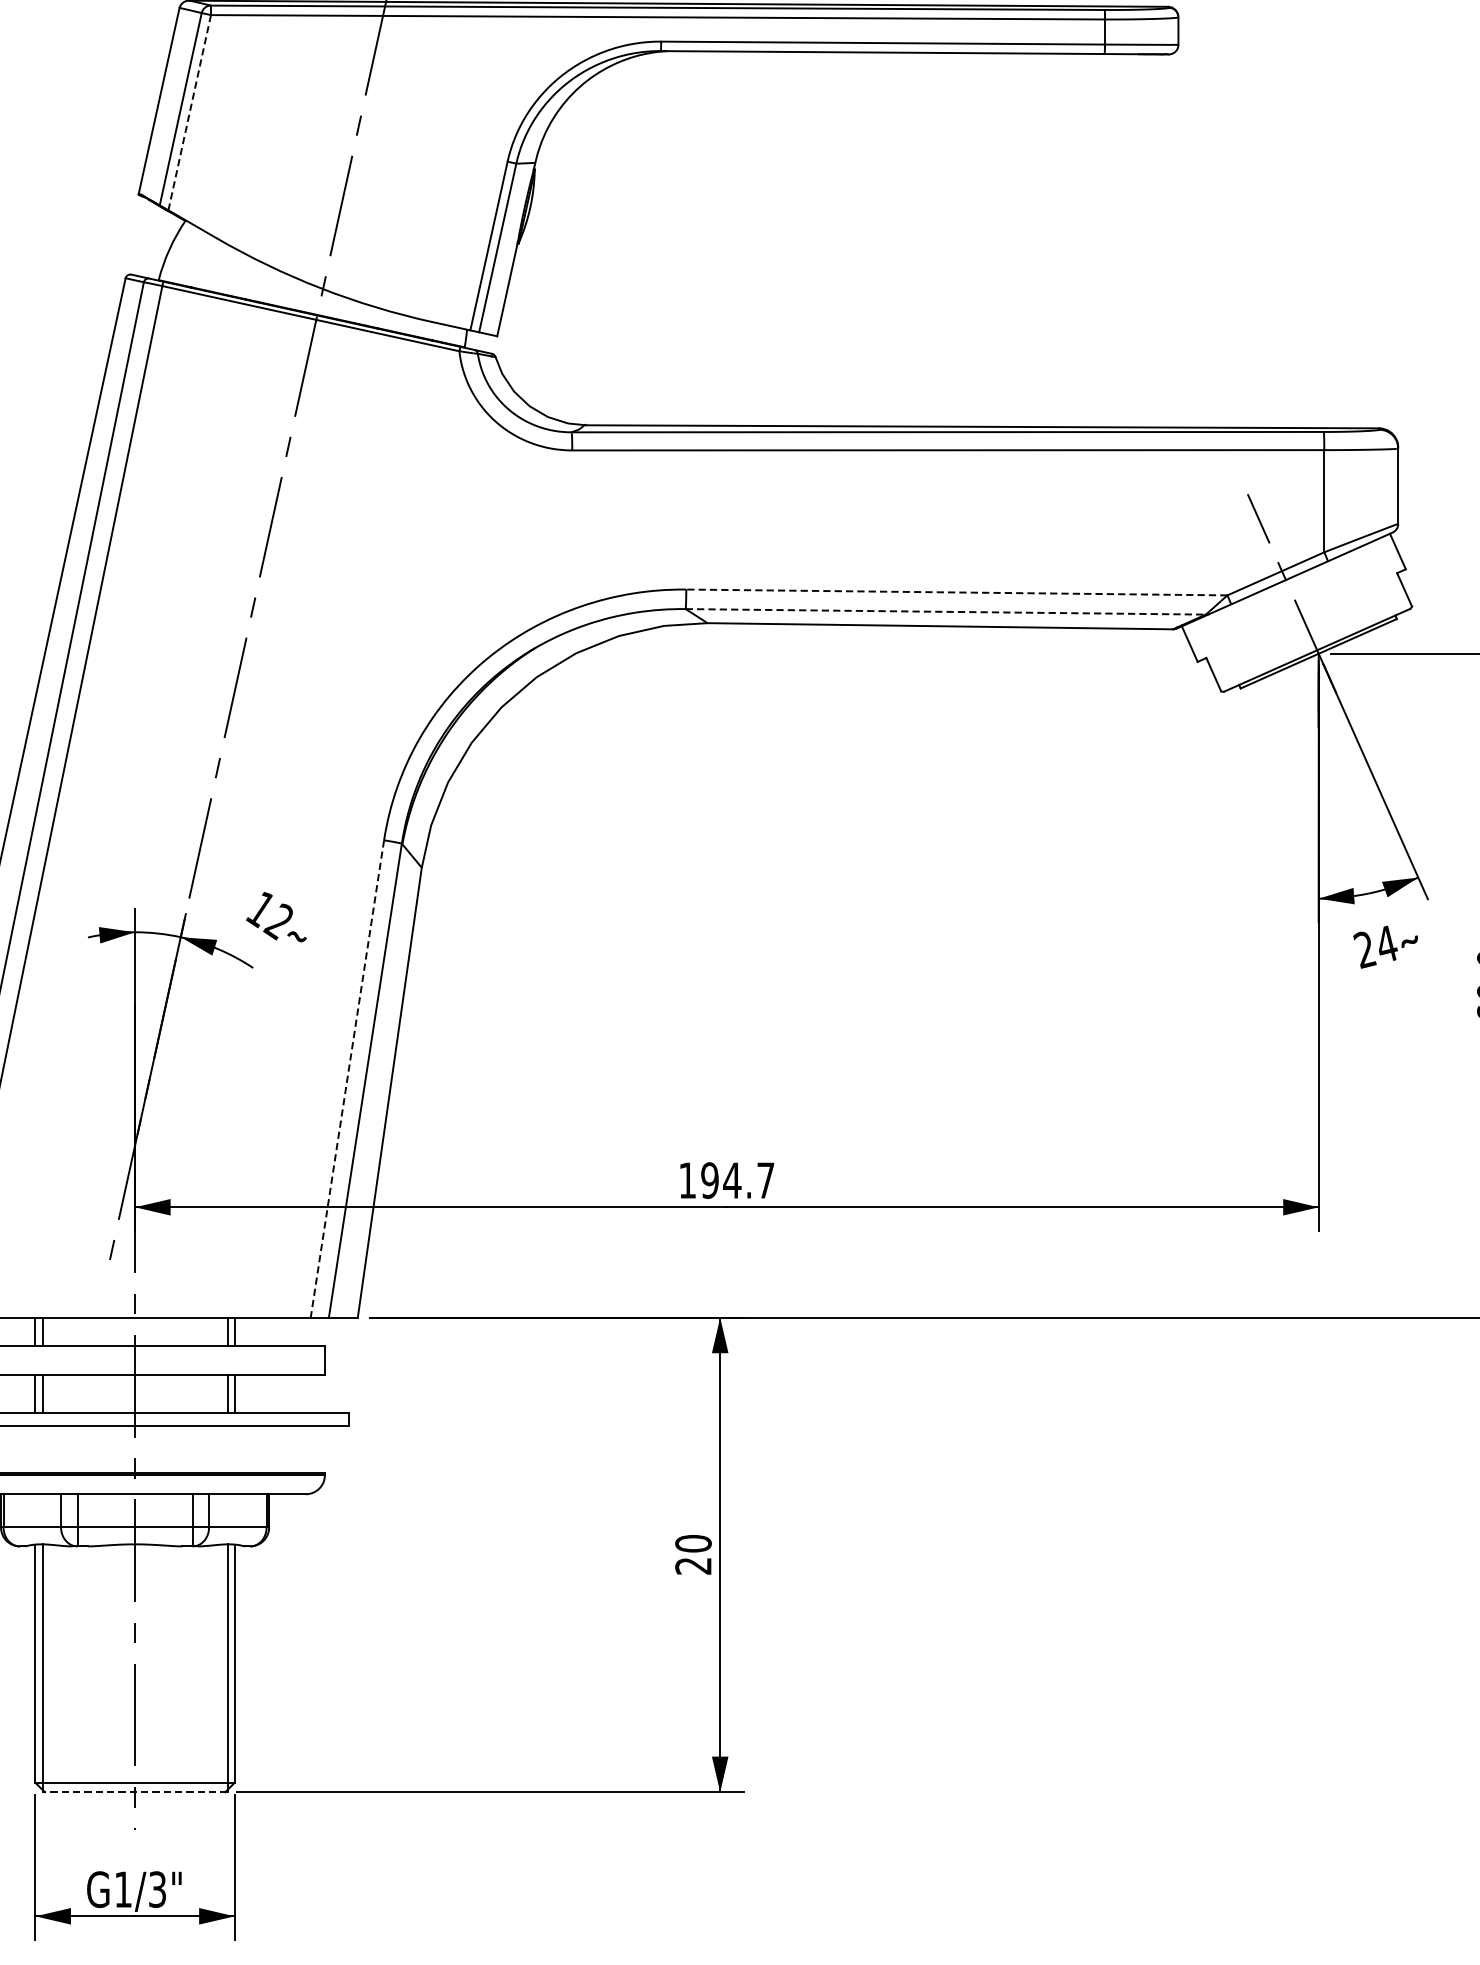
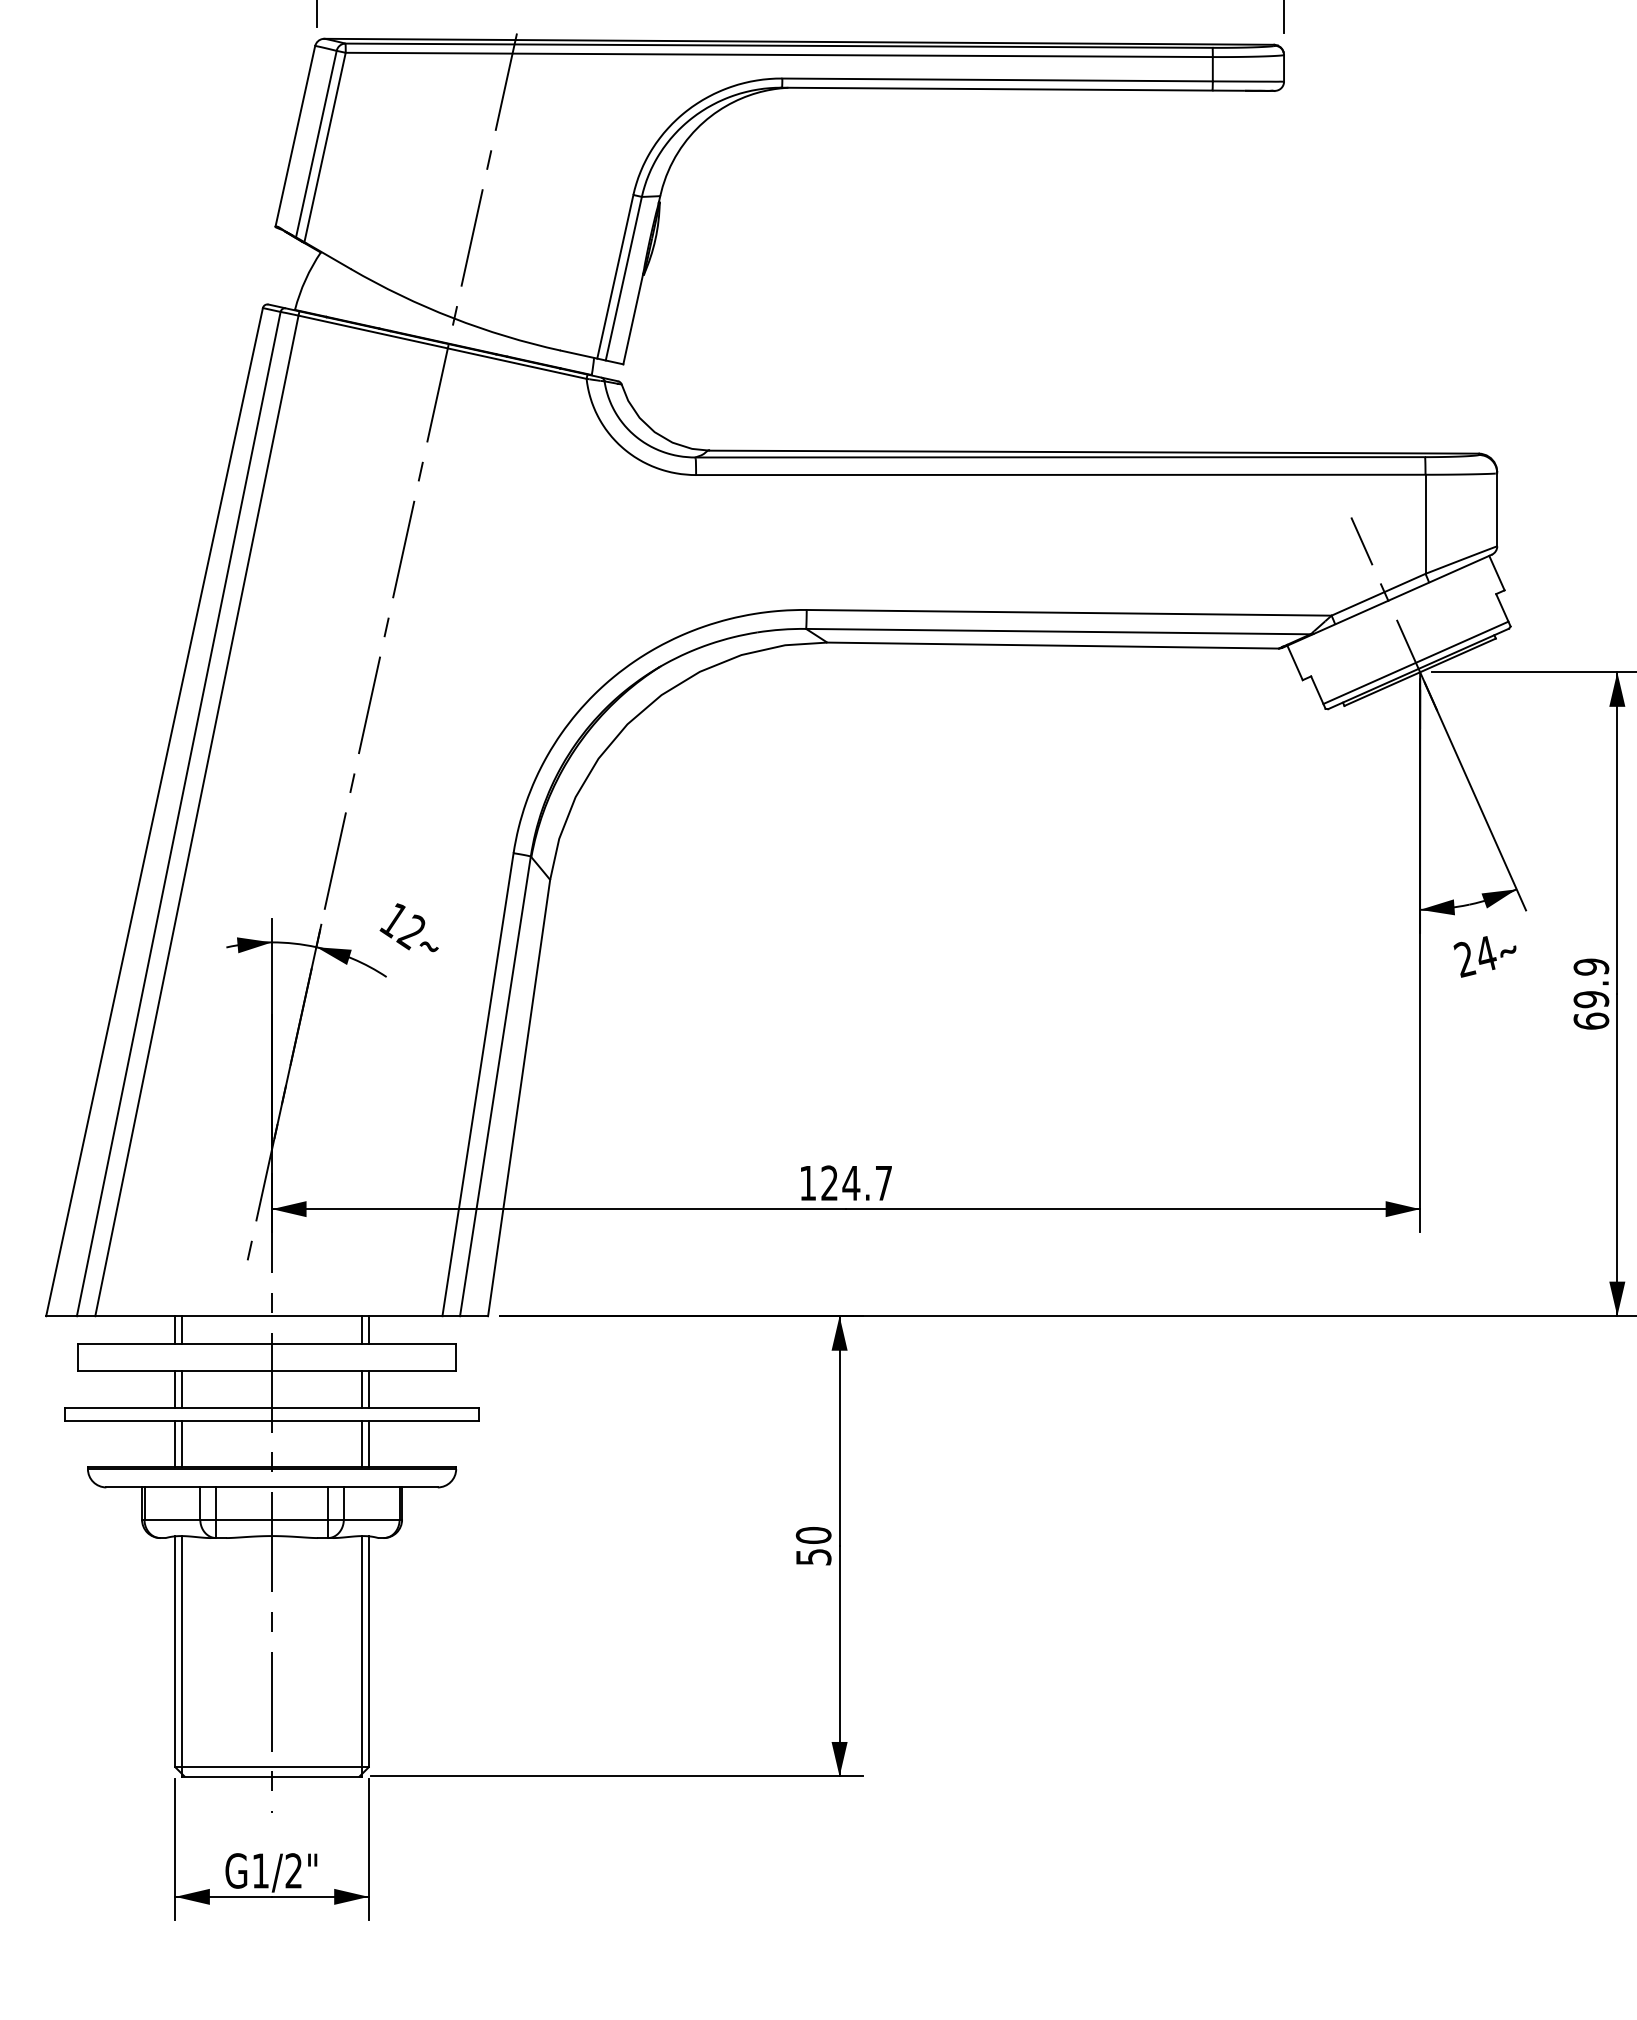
line: (190, 112) -> (325, 147), dashed -> solid
line: (956, 592) -> (1068, 612), dashed -> solid
line: (945, 611) -> (1058, 631), dashed -> solid
line: (1313, 643) -> (1415, 662), added
line: (346, 1079) -> (477, 1085), dashed -> solid
text: (709, 1180) -> (829, 1183), 194.7 -> 124.7
line: (35, 1449) -> (175, 1444), added
line: (42, 1449) -> (182, 1444), added
line: (227, 1449) -> (361, 1444), added
line: (234, 1449) -> (368, 1444), added
text: (693, 1566) -> (813, 1557), 20 -> 50
line: (135, 1792) -> (272, 1776), dashed -> solid
text: (157, 1889) -> (293, 1870), G1/3" -> G1/2"

